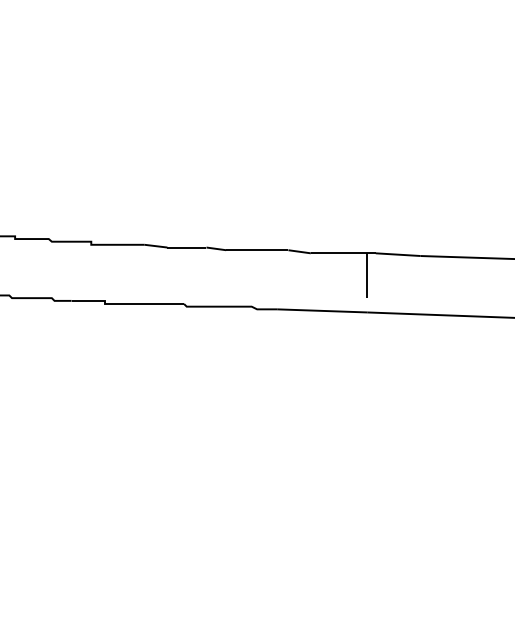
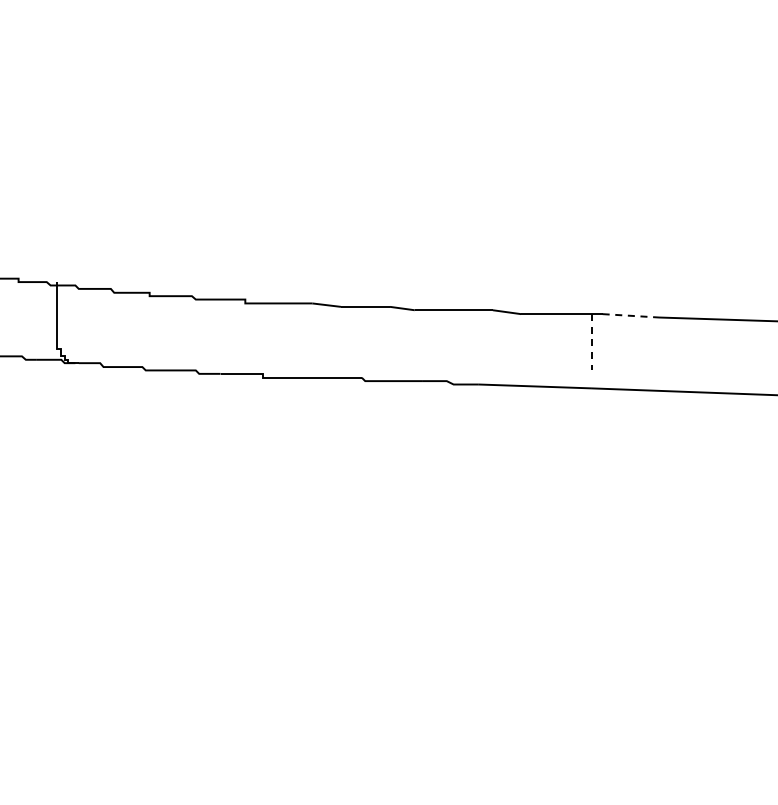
line: (398, 254) -> (631, 315), solid -> dashed
line: (366, 275) -> (591, 342), solid -> dashed

